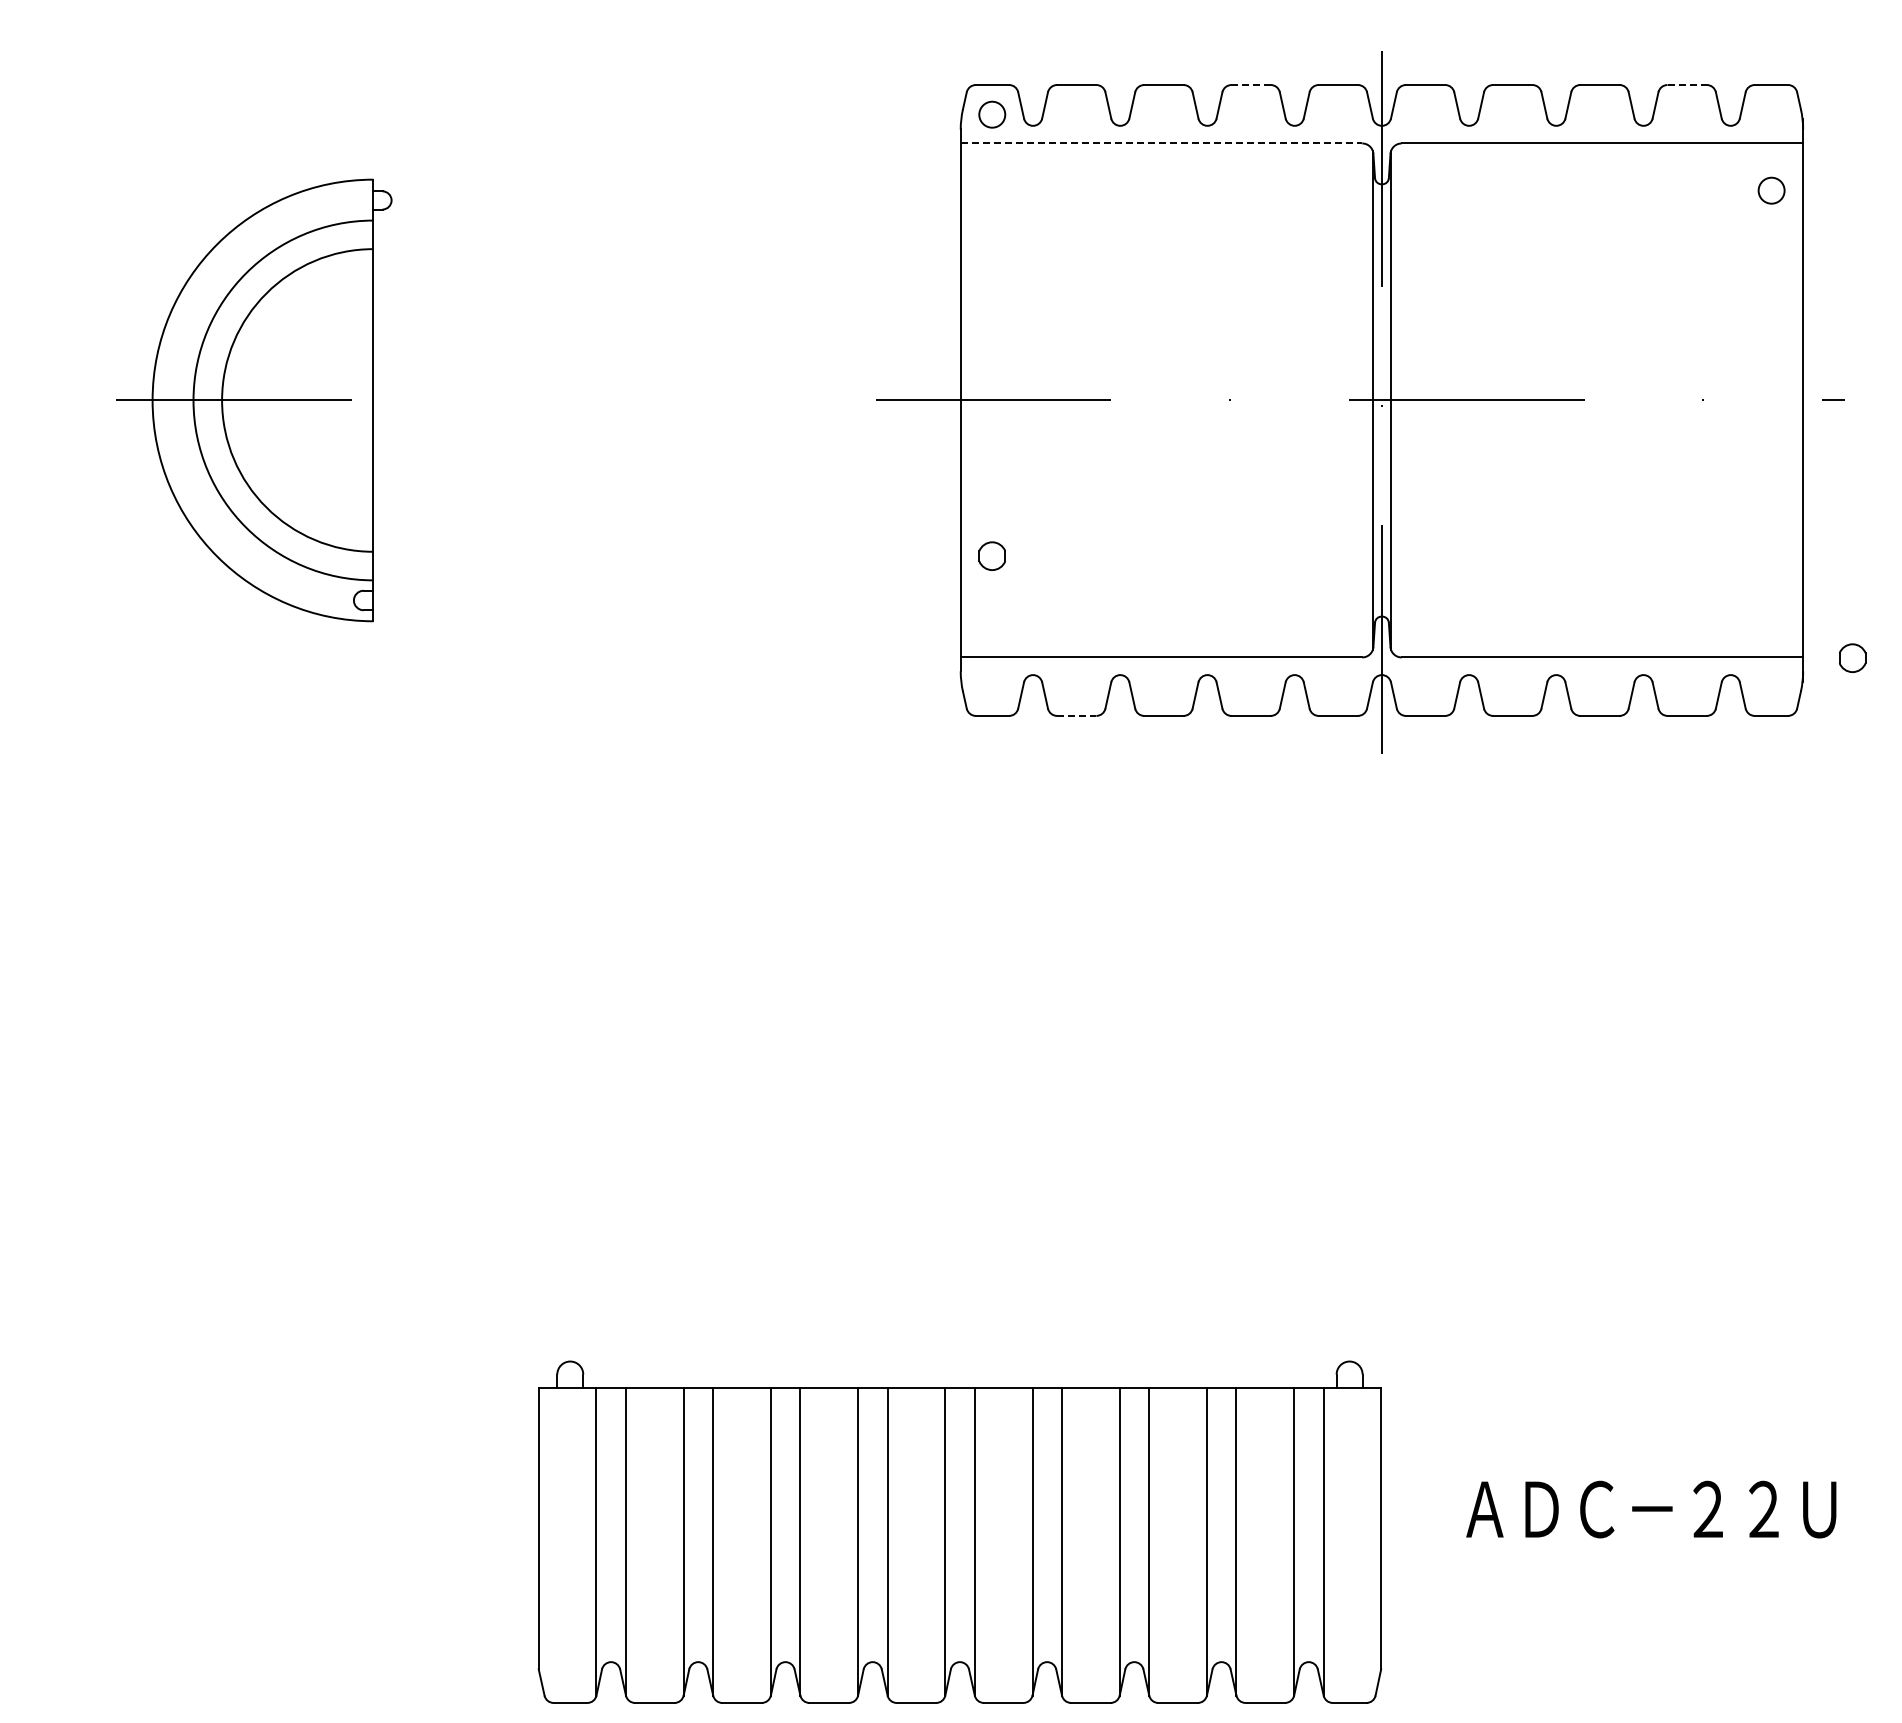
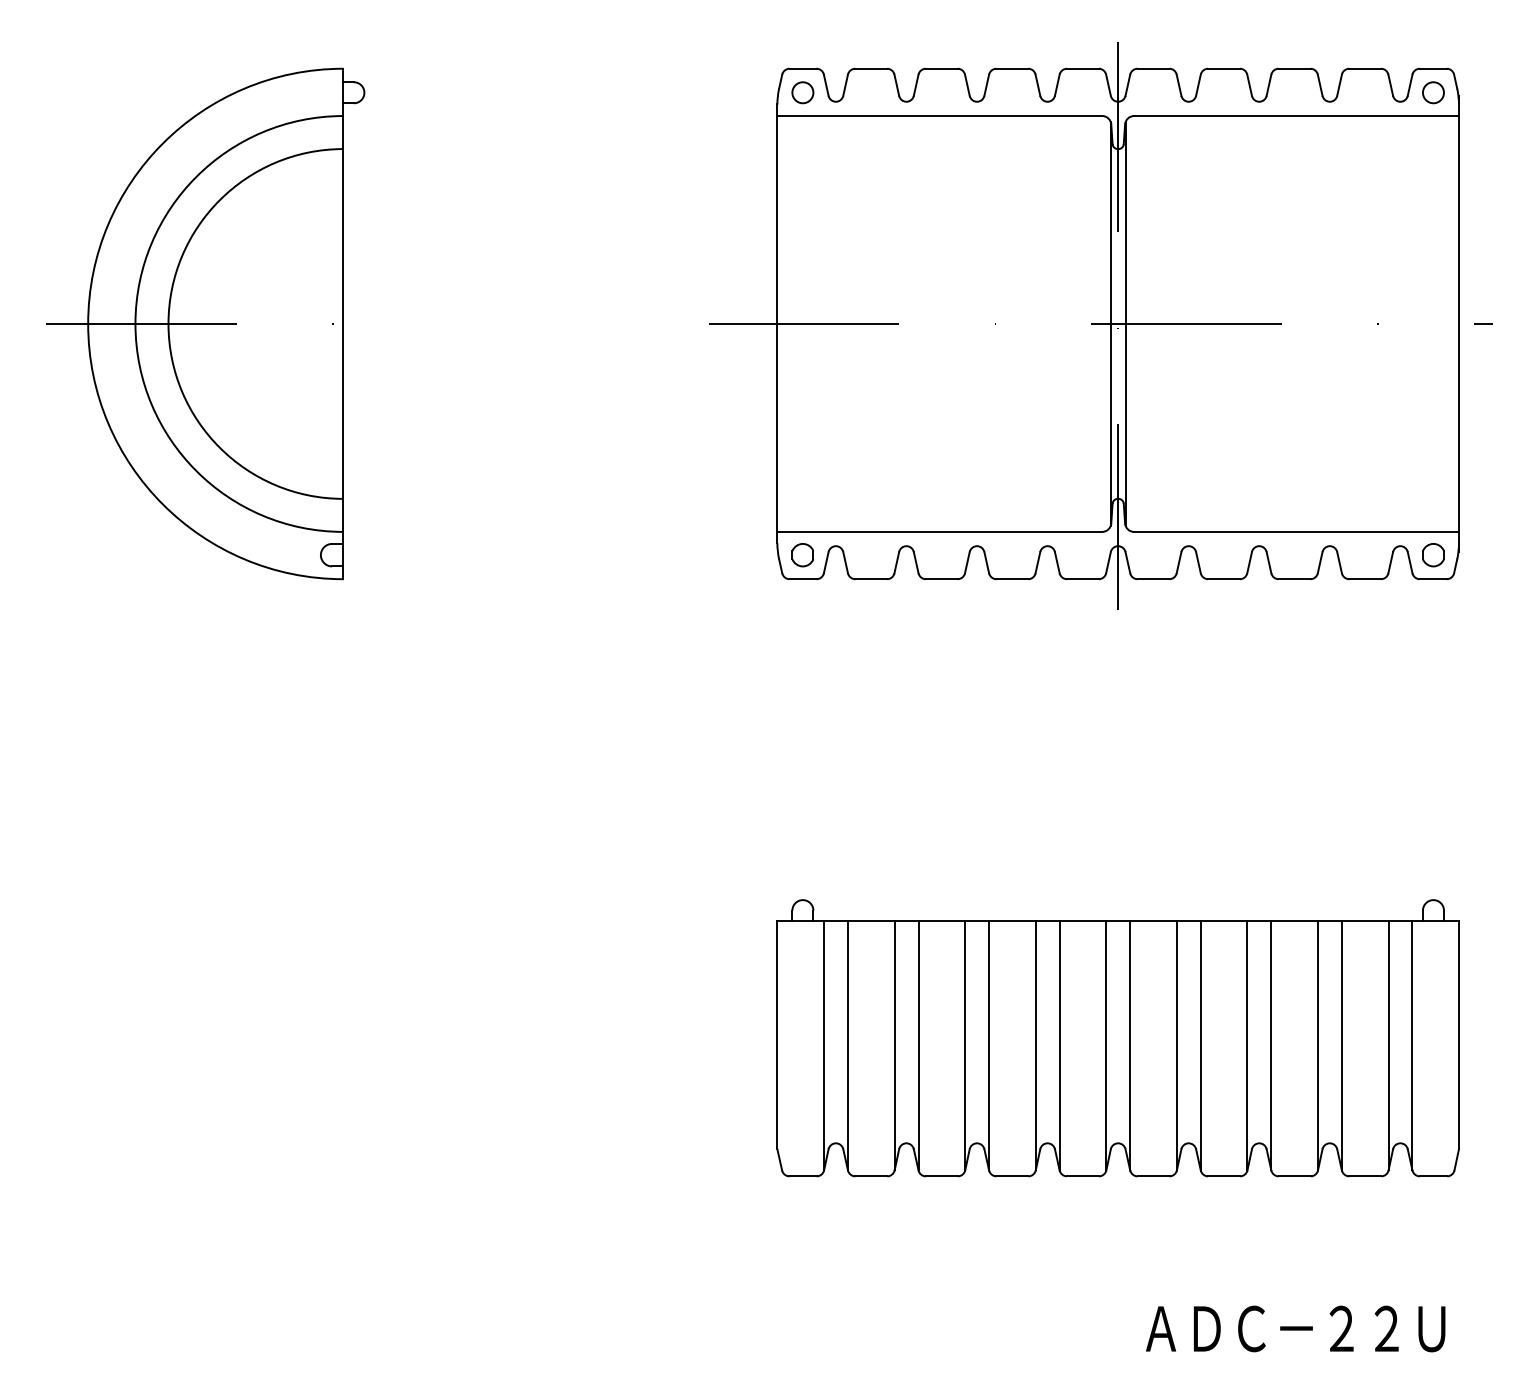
line: (1251, 85) -> (1012, 69), dashed -> solid
line: (1687, 85) -> (1365, 69), dashed -> solid
line: (1161, 143) -> (939, 116), dashed -> solid
circle: (1771, 190) -> (1433, 92), moved
part: (254, 400) -> (205, 324), size x1.43
part: (991, 555) -> (802, 554), moved
part: (1852, 657) -> (1433, 554), moved
line: (1076, 715) -> (871, 578), dashed -> solid
text: (1651, 1509) -> (1295, 1328), moved
part: (959, 1531) -> (1117, 1037), moved

